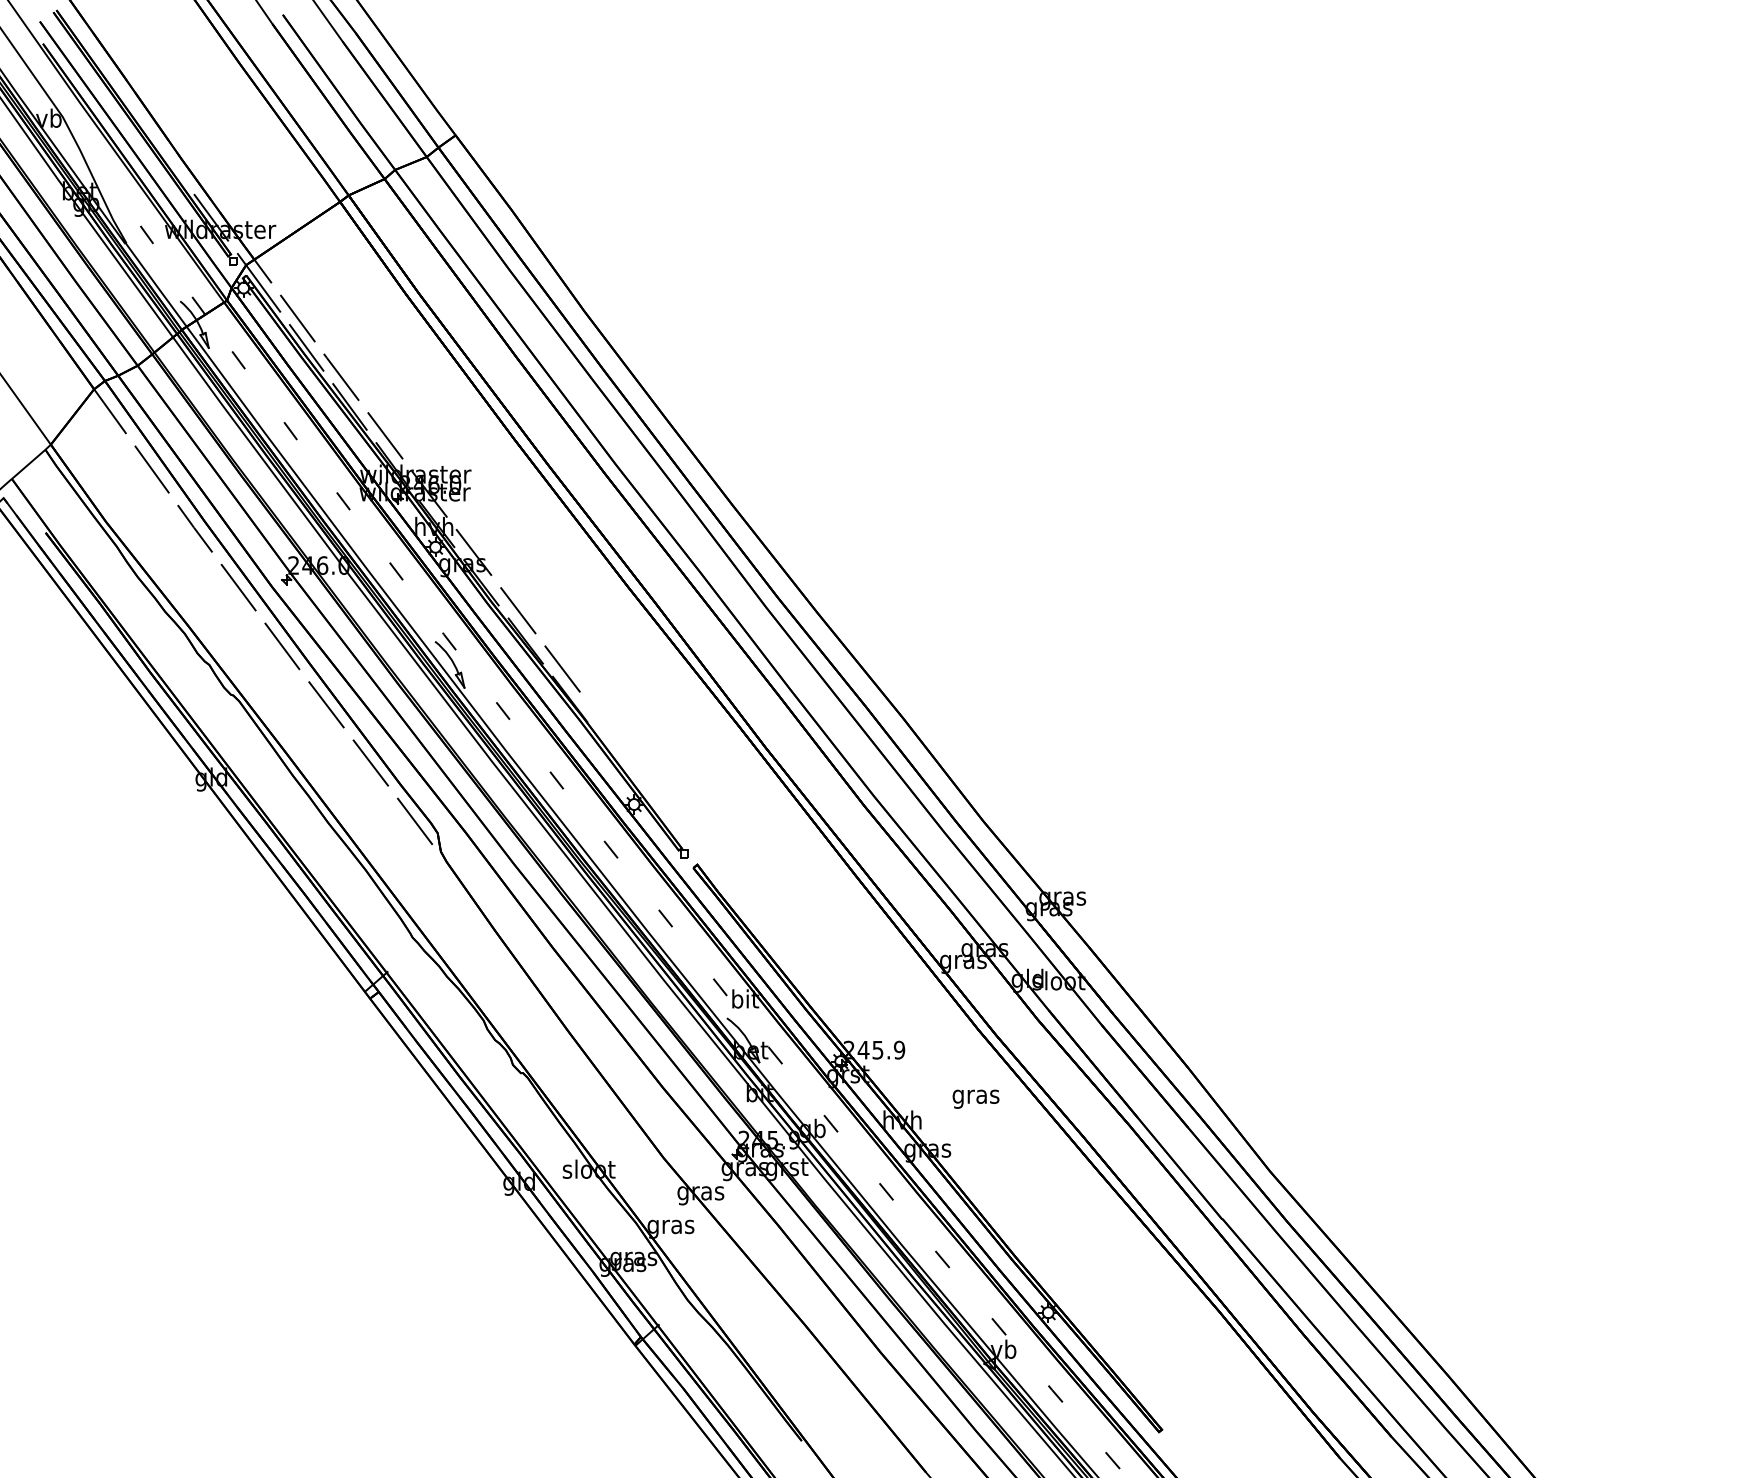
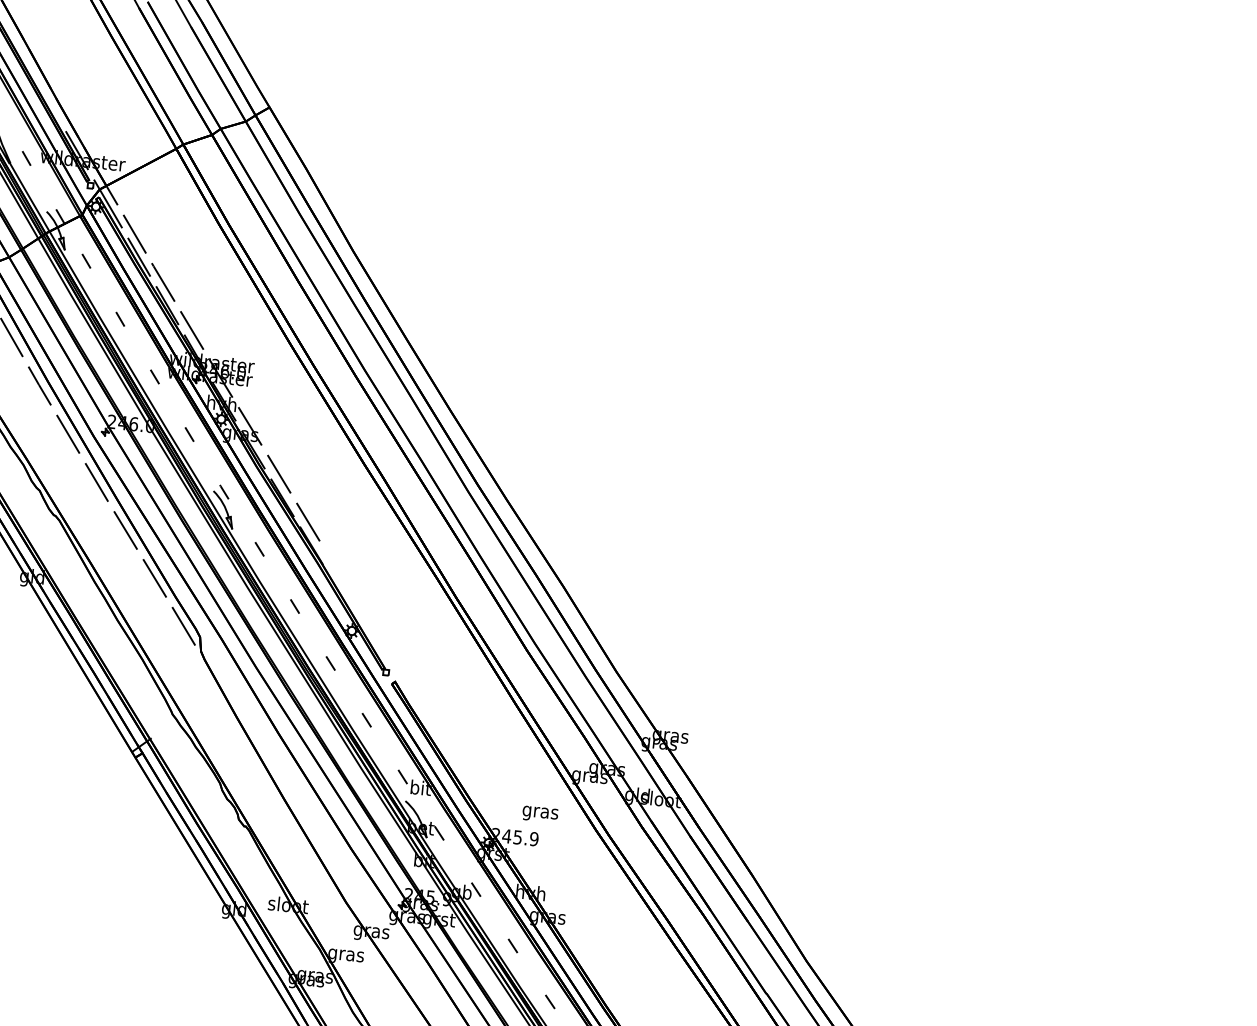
text: (975, 1098) -> (539, 813), moved

